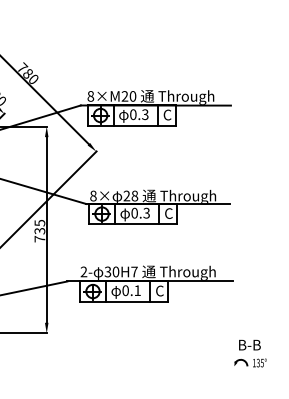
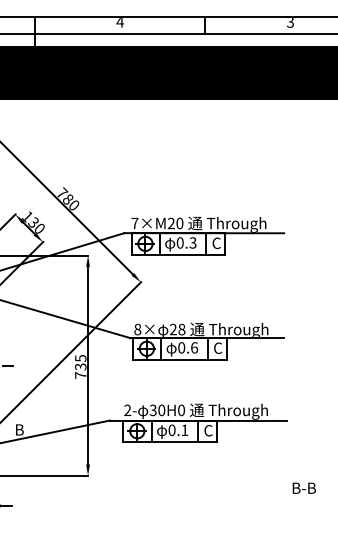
text: (90, 96) -> (134, 223), 8×M20 -> 7×M20
text: (146, 212) -> (194, 347), 0.3 -> 0.6
text: (134, 272) -> (181, 410), 30H7 -> 30H0
part: (250, 362) -> (304, 506), removed

